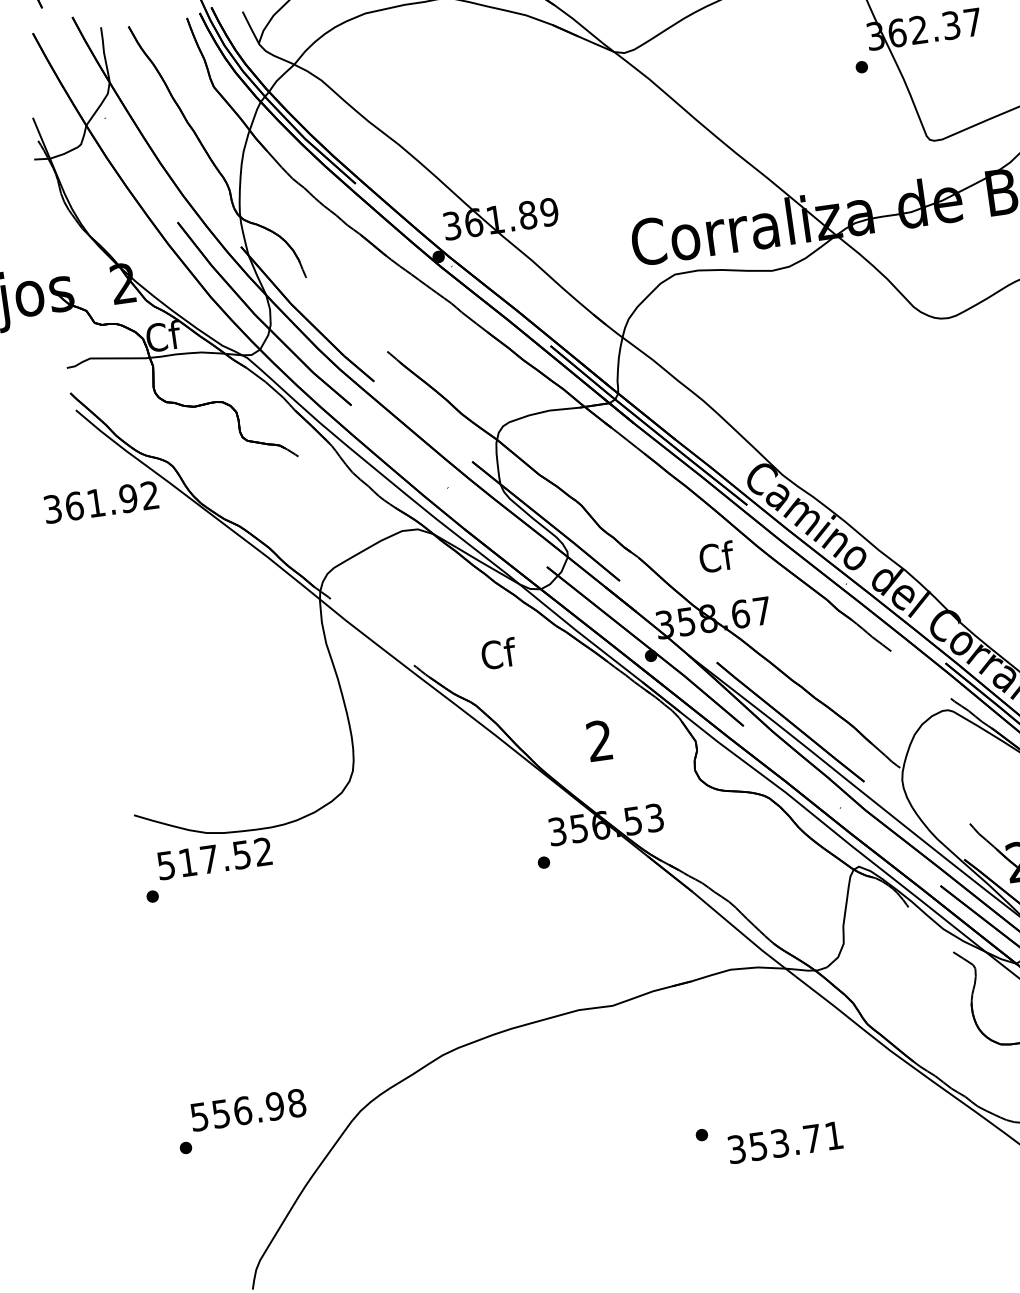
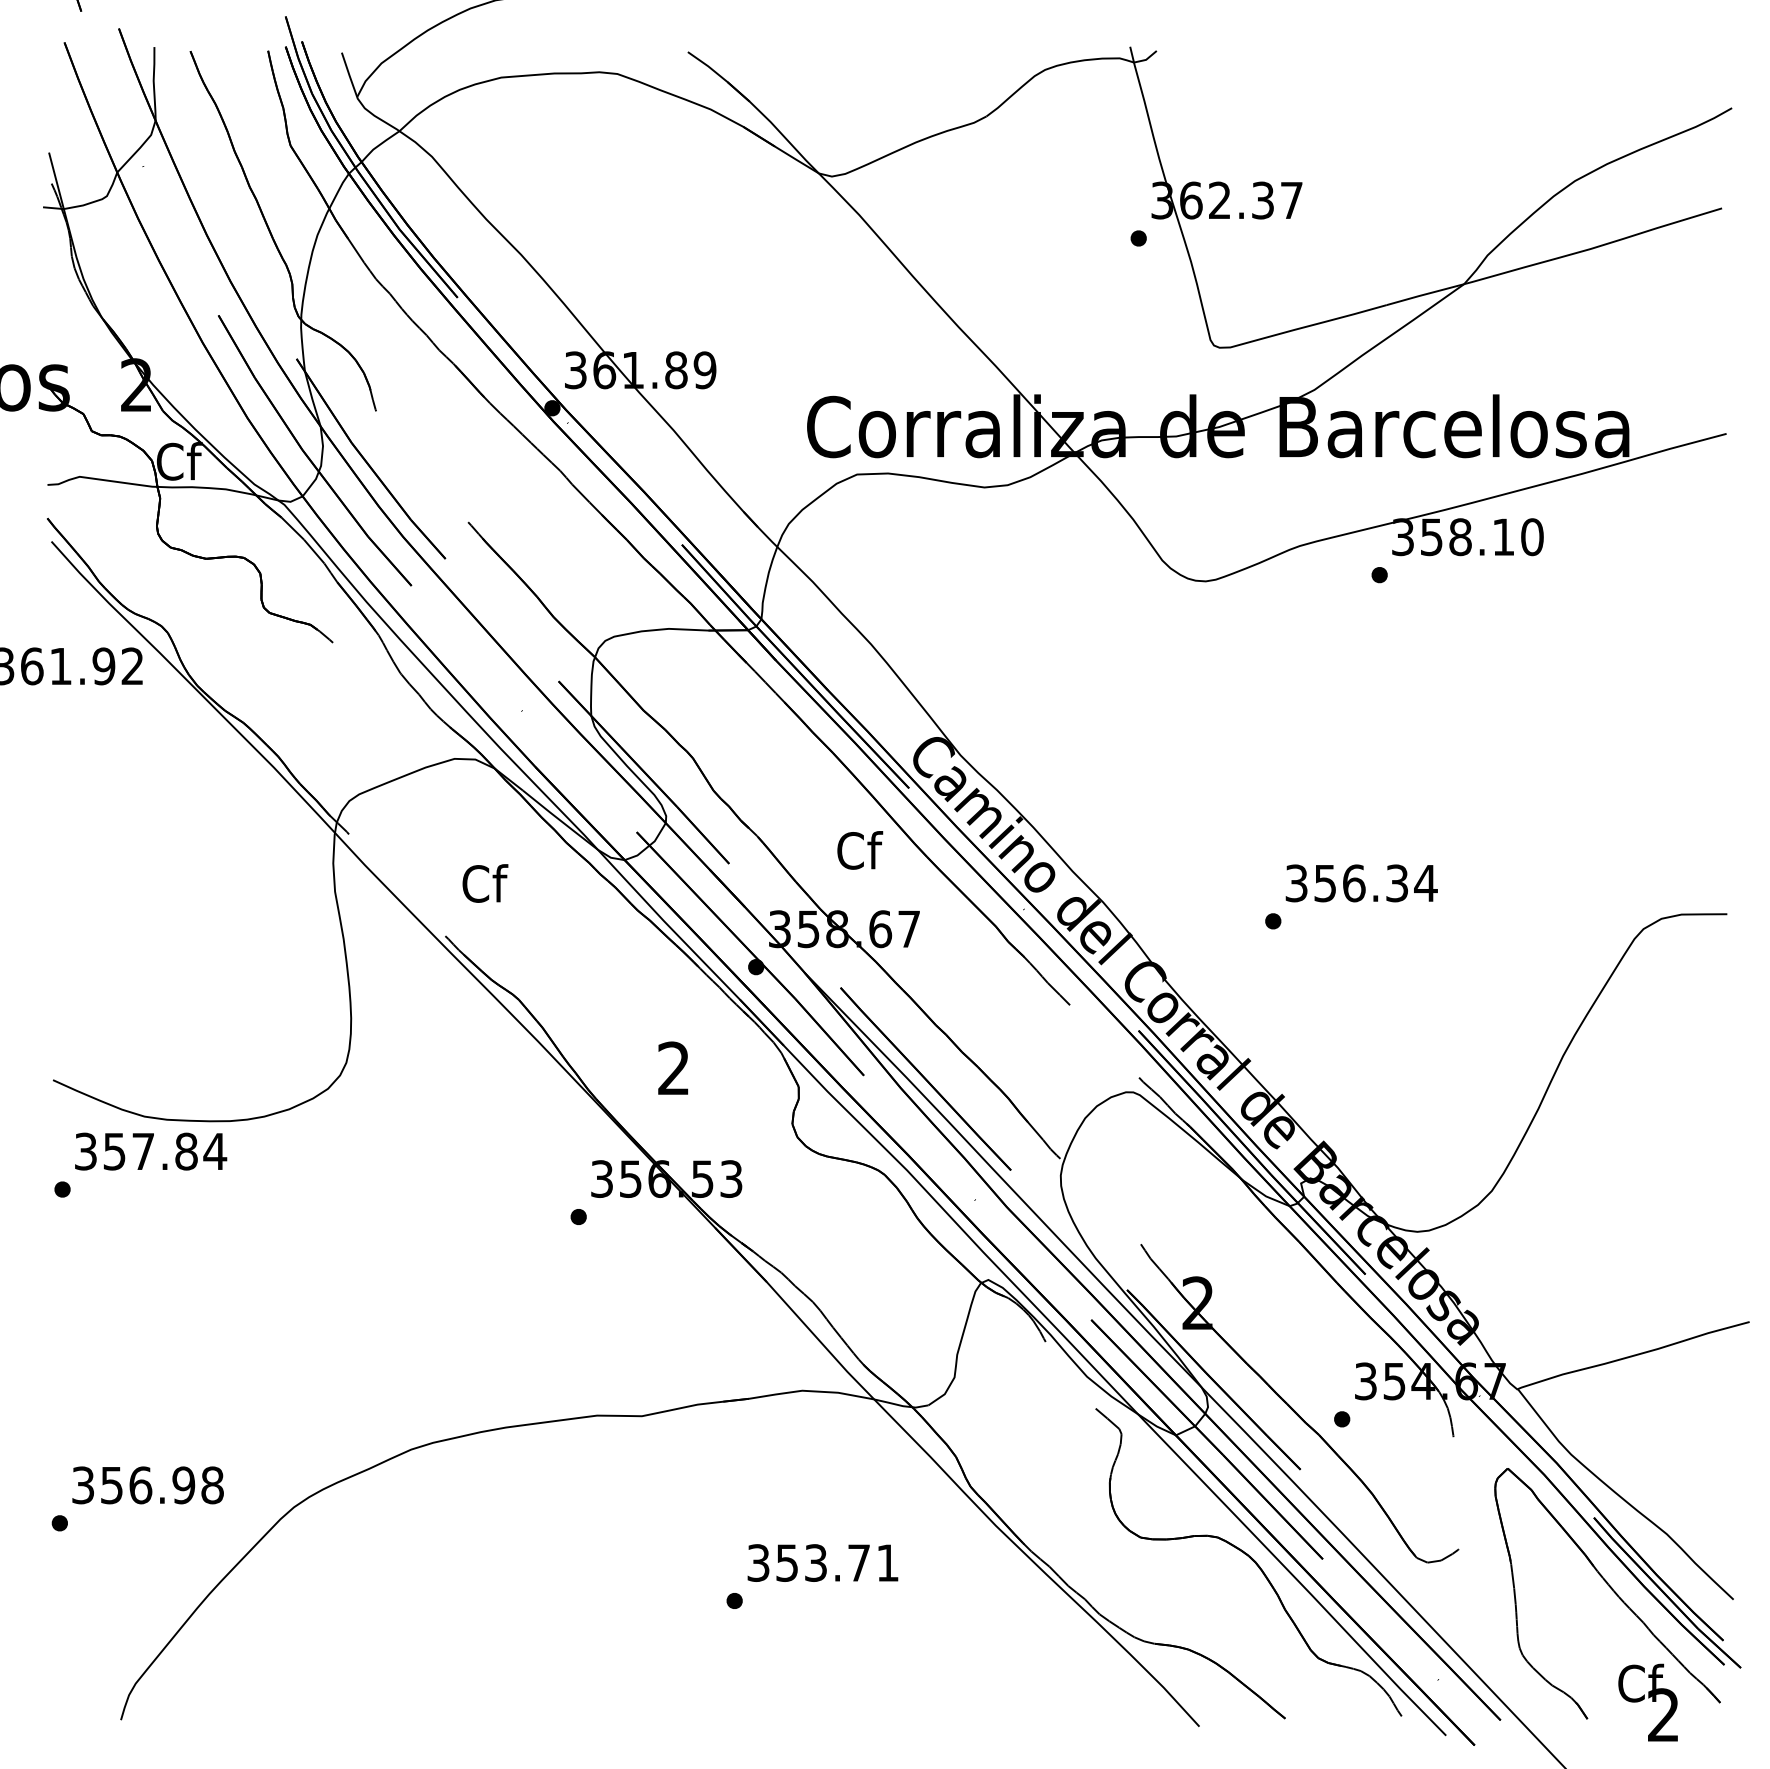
text: (499, 653) -> (485, 883), moved
text: (215, 858) -> (151, 1151), 517.52 -> 357.84
text: (199, 1116) -> (83, 1484), 556.98 -> 356.98
text: (784, 1142) -> (822, 1562), moved

